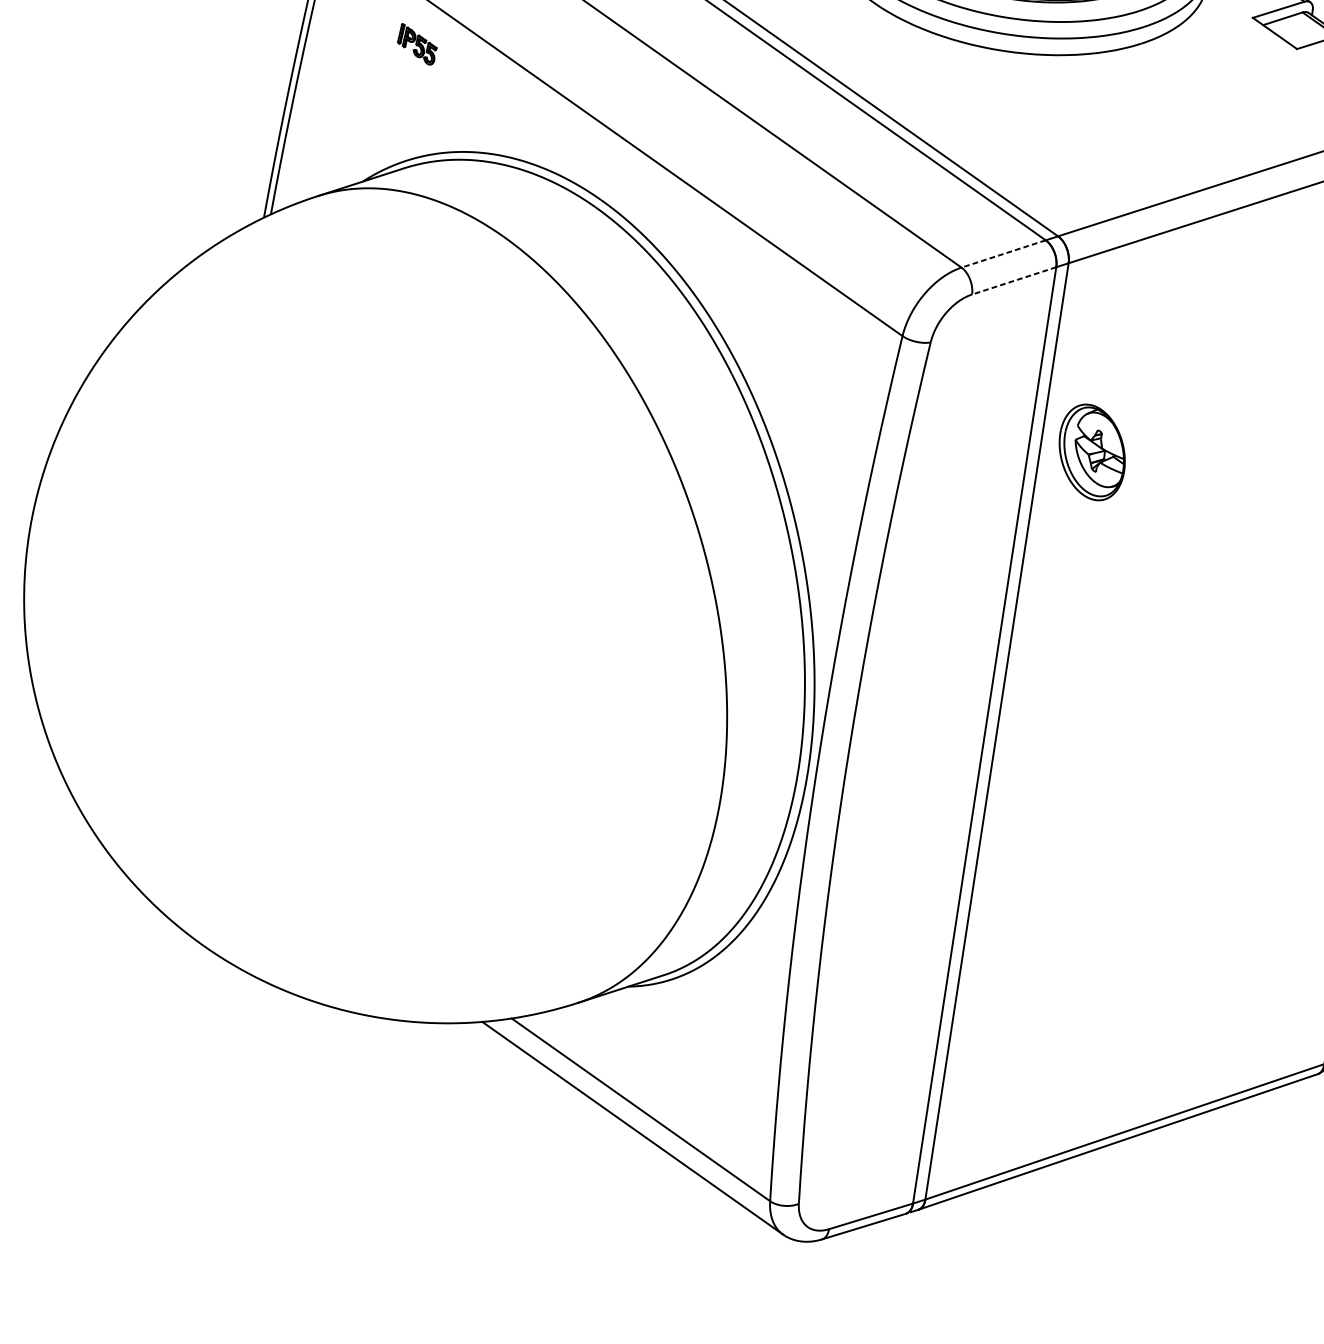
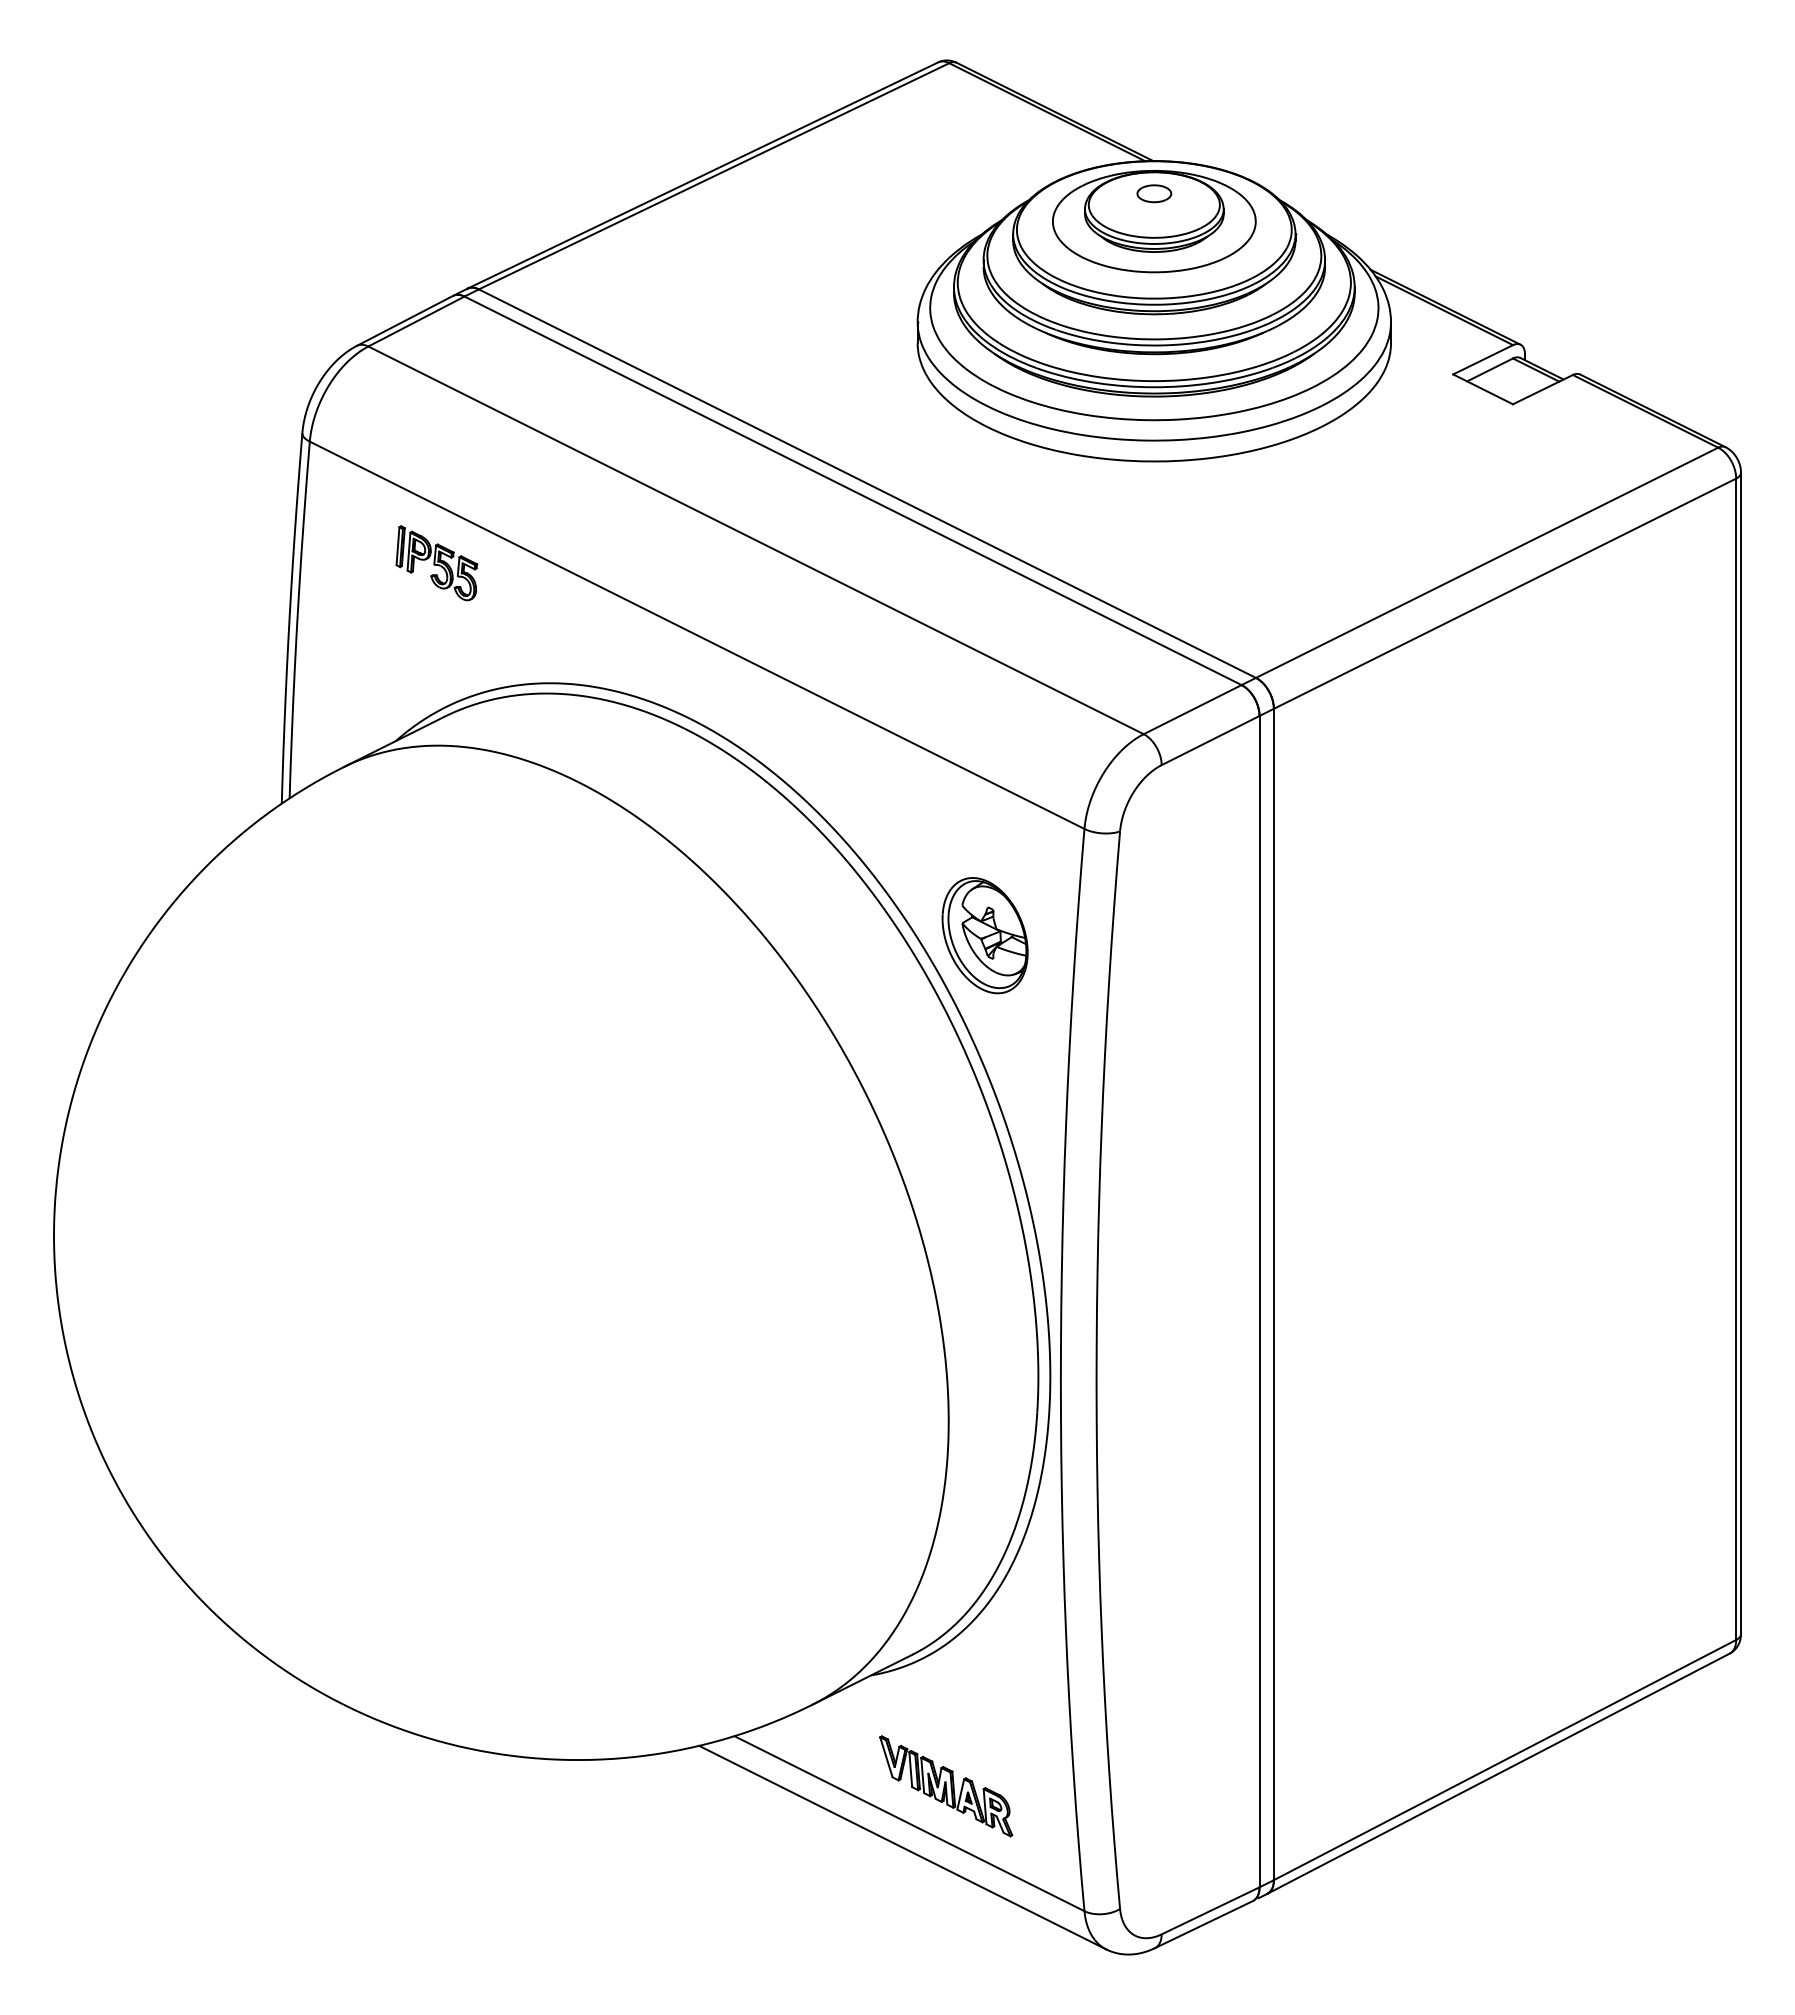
part: (417, 44) -> (436, 563), size x1.67
line: (1003, 253) -> (1192, 709), dashed -> solid
line: (1014, 280) -> (1210, 740), dashed -> solid
part: (1091, 452) -> (984, 935), moved
part: (675, 1084) -> (946, 1786), added

